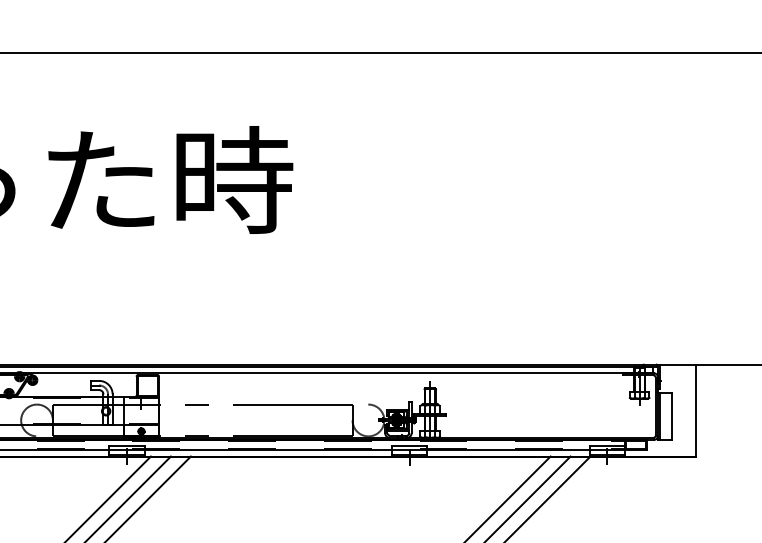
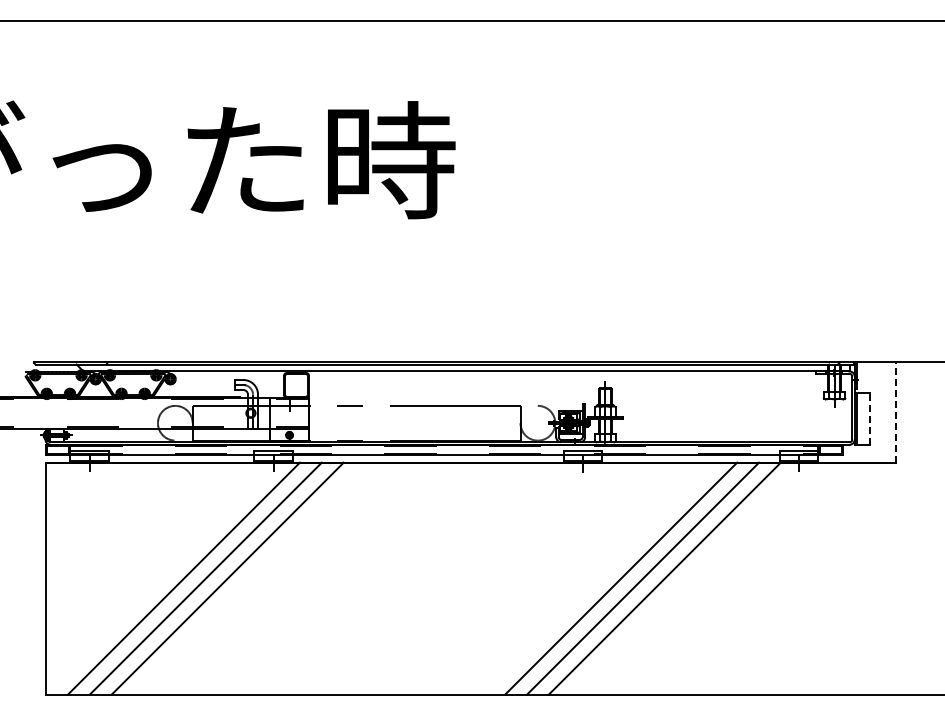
line: (695, 409) -> (895, 411), solid -> dashed
line: (672, 416) -> (870, 418), solid -> dashed

